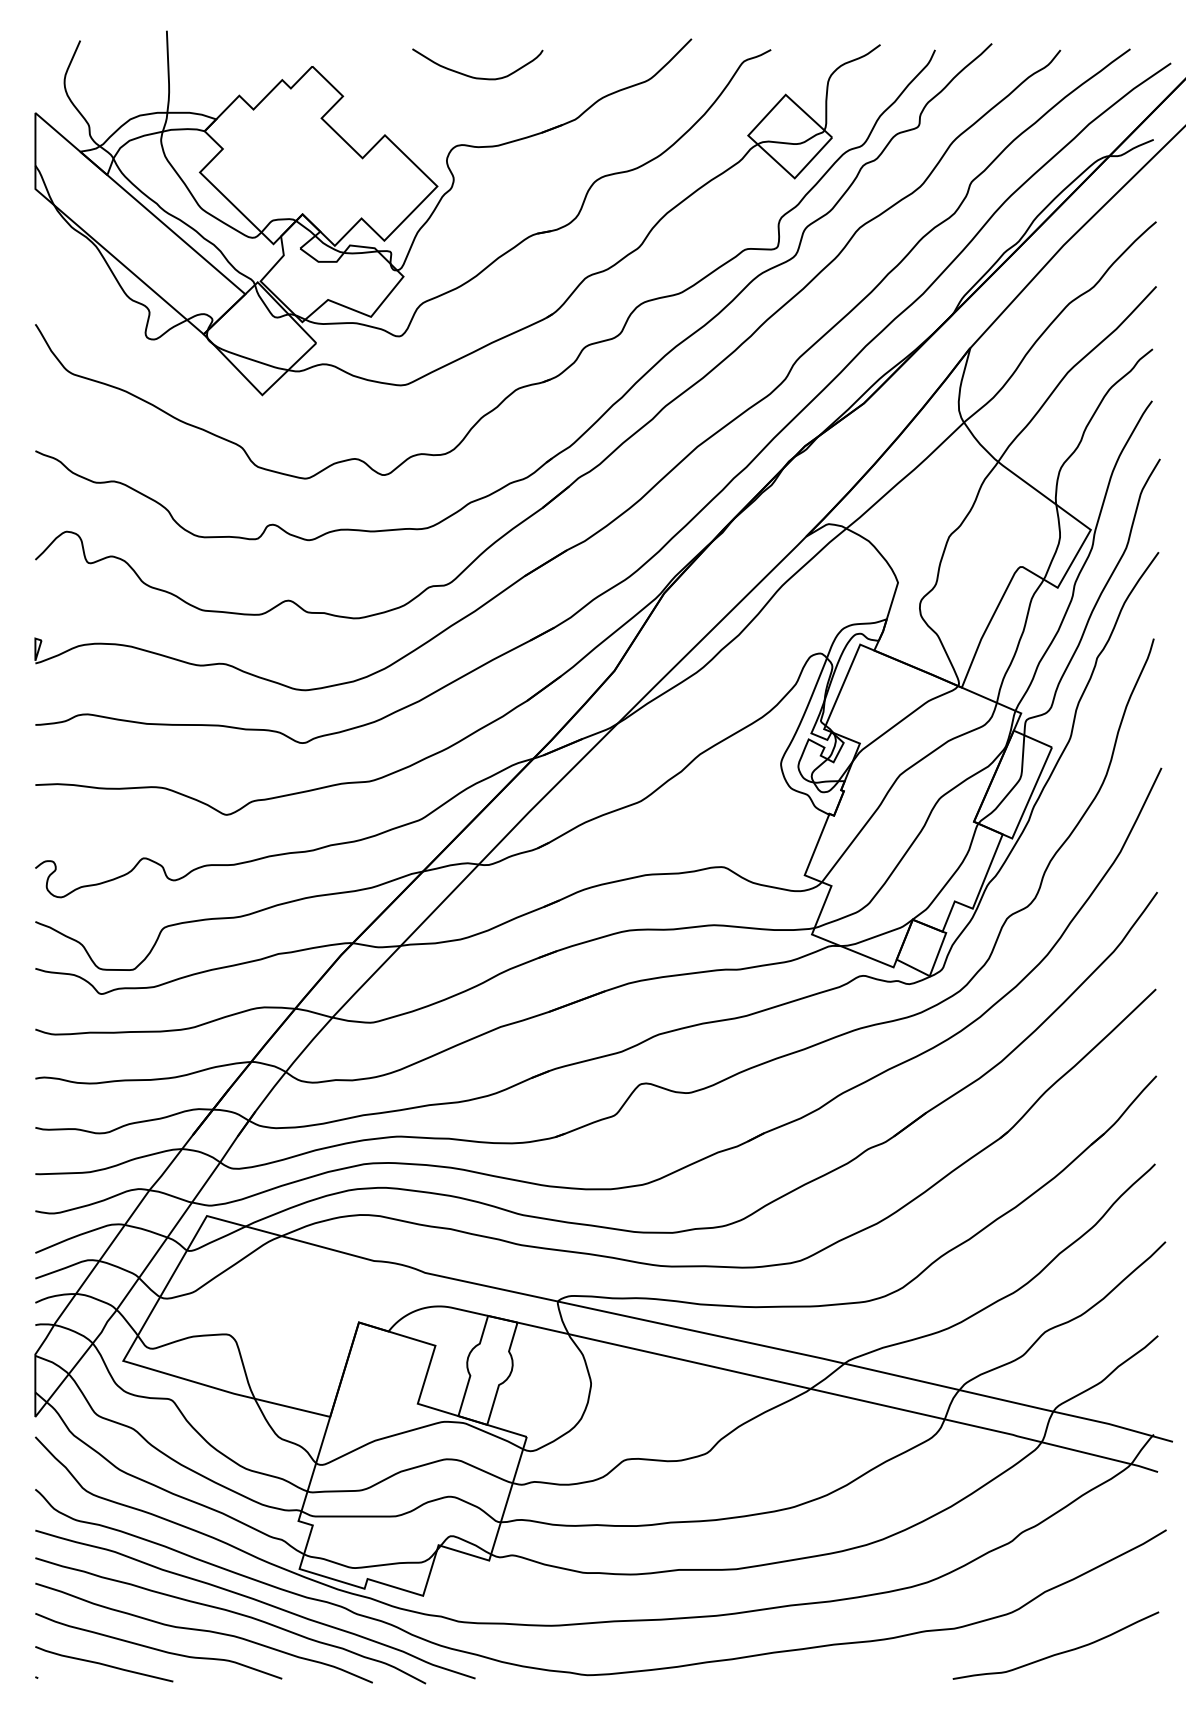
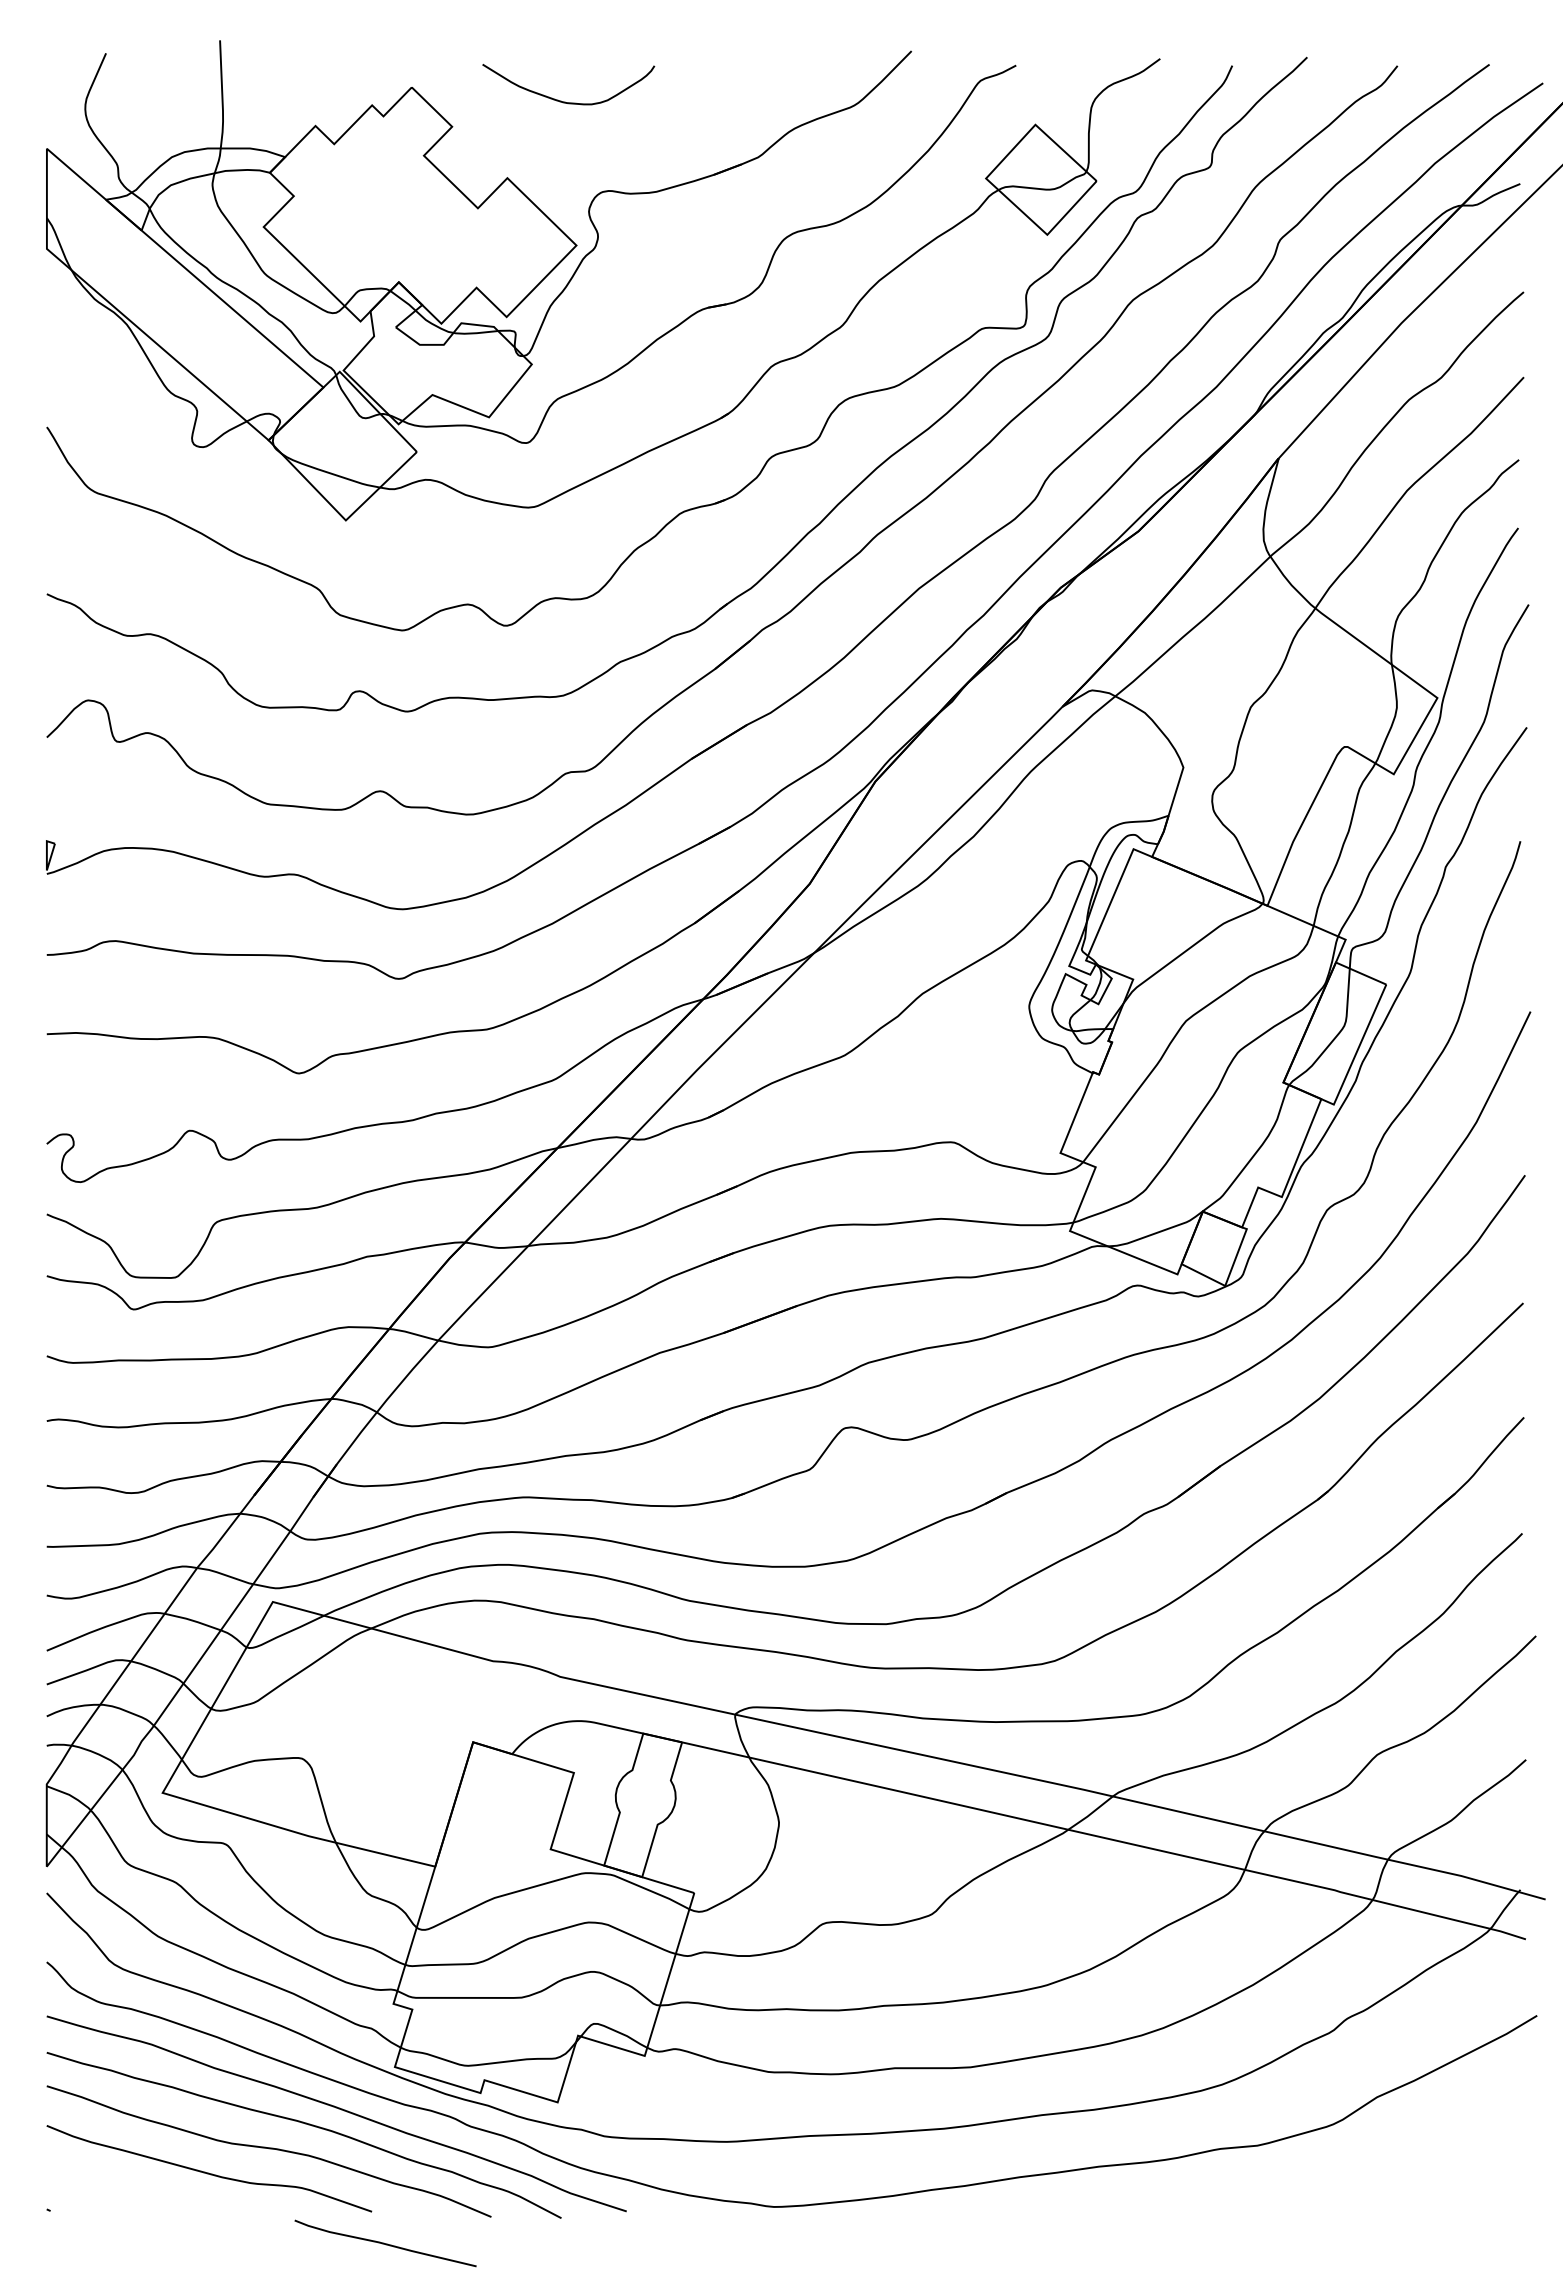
curve: (475, 77) -> (565, 101), moved
curve: (1059, 1652) -> (1395, 2177), removed
curve: (104, 1664) -> (385, 2243), moved

